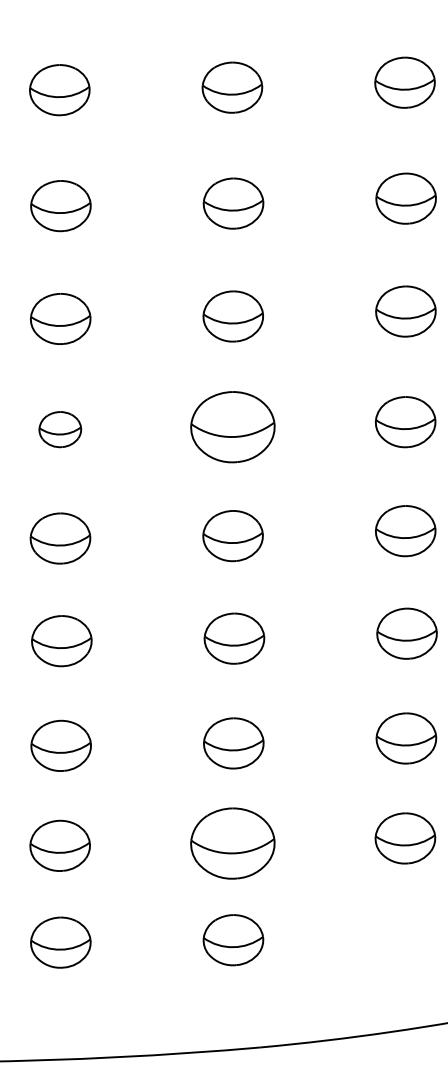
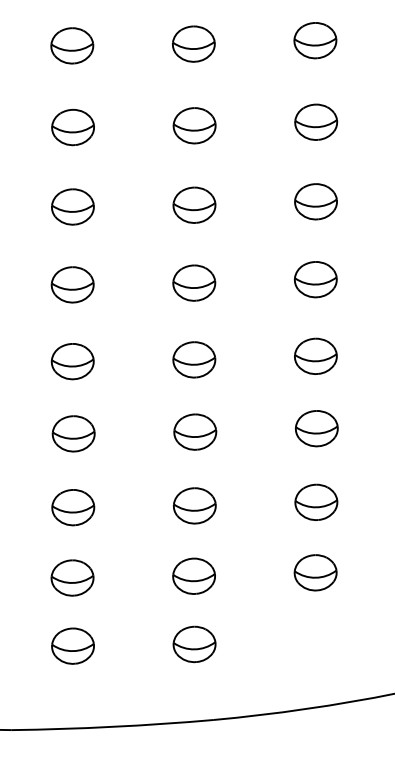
part: (233, 426) -> (194, 282), size x0.71
part: (60, 429) -> (72, 284), size x1.43
part: (231, 842) -> (193, 575), size x0.71

